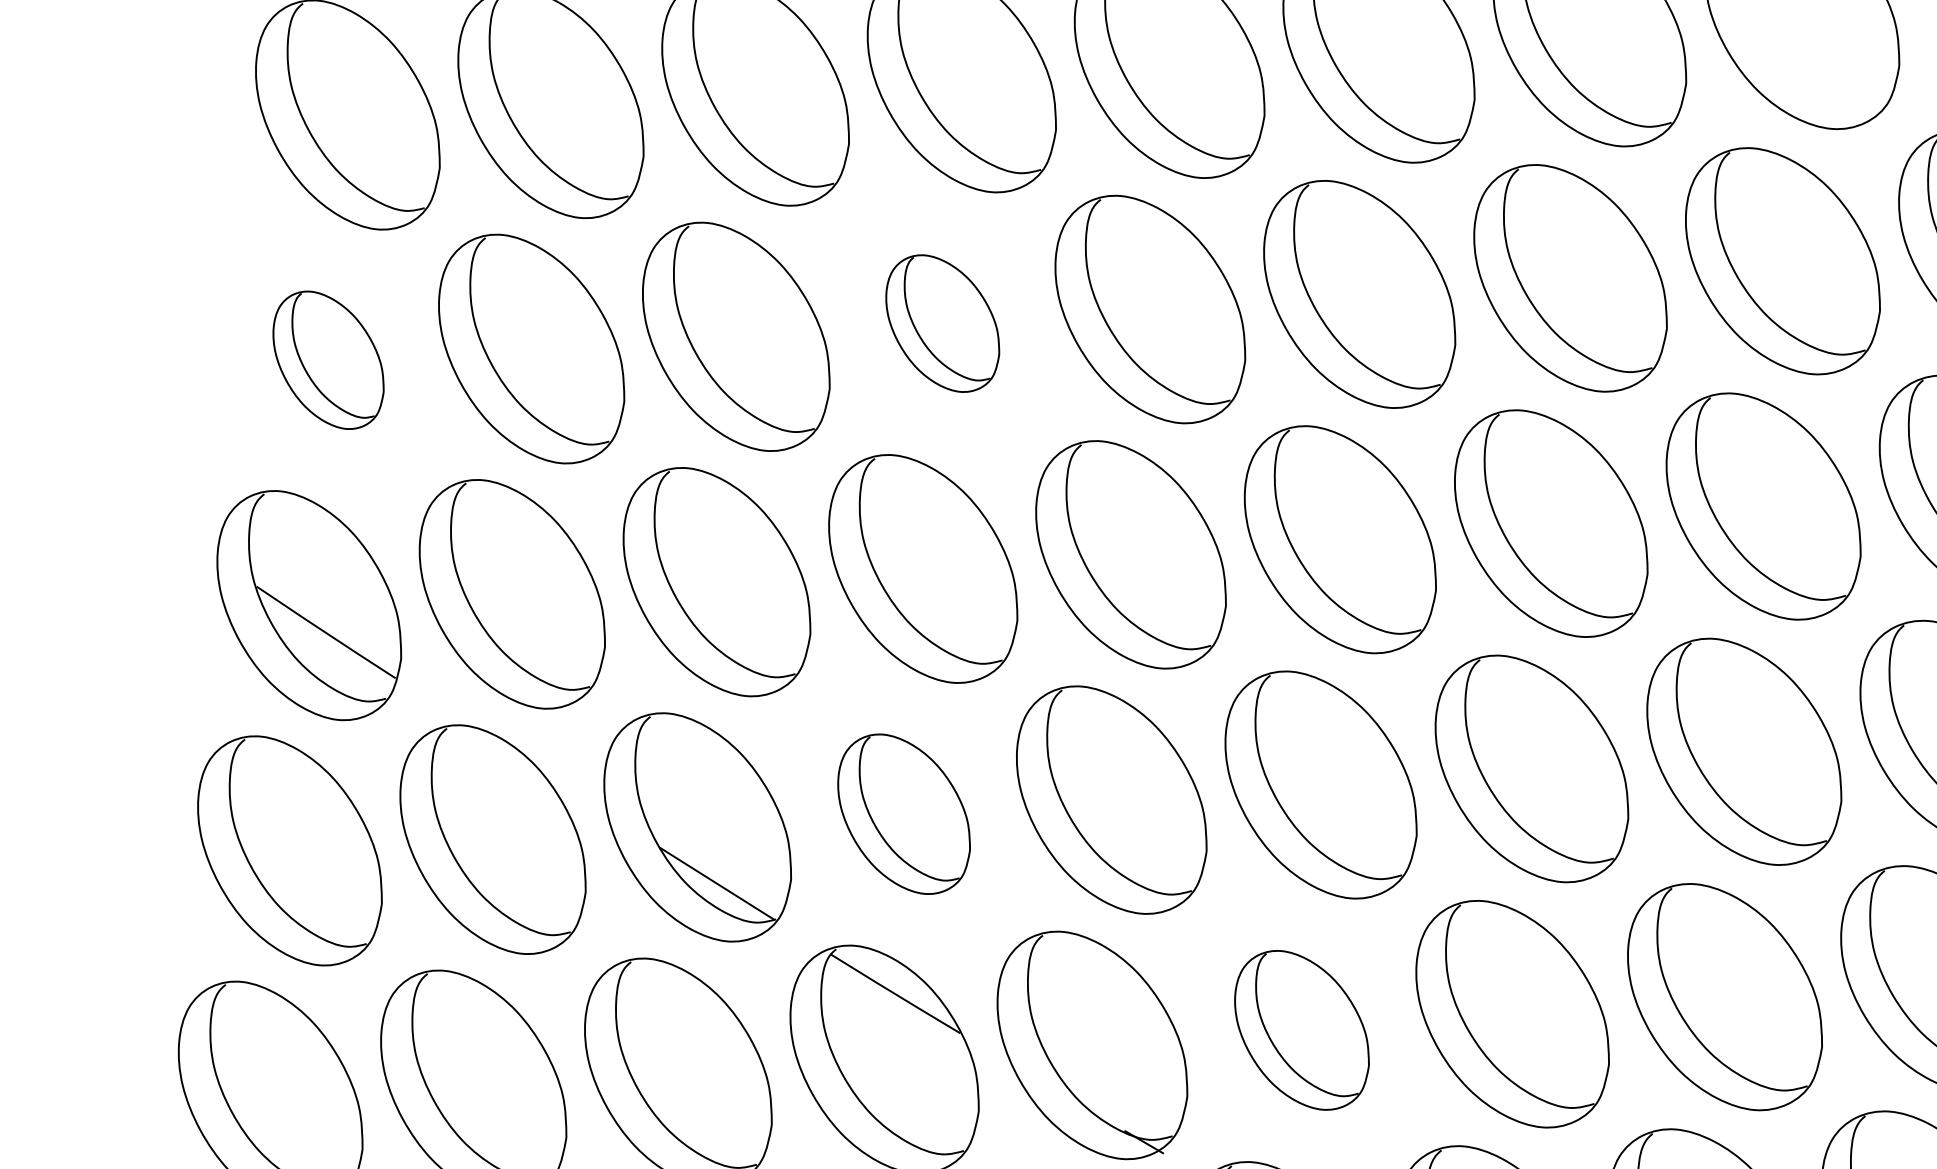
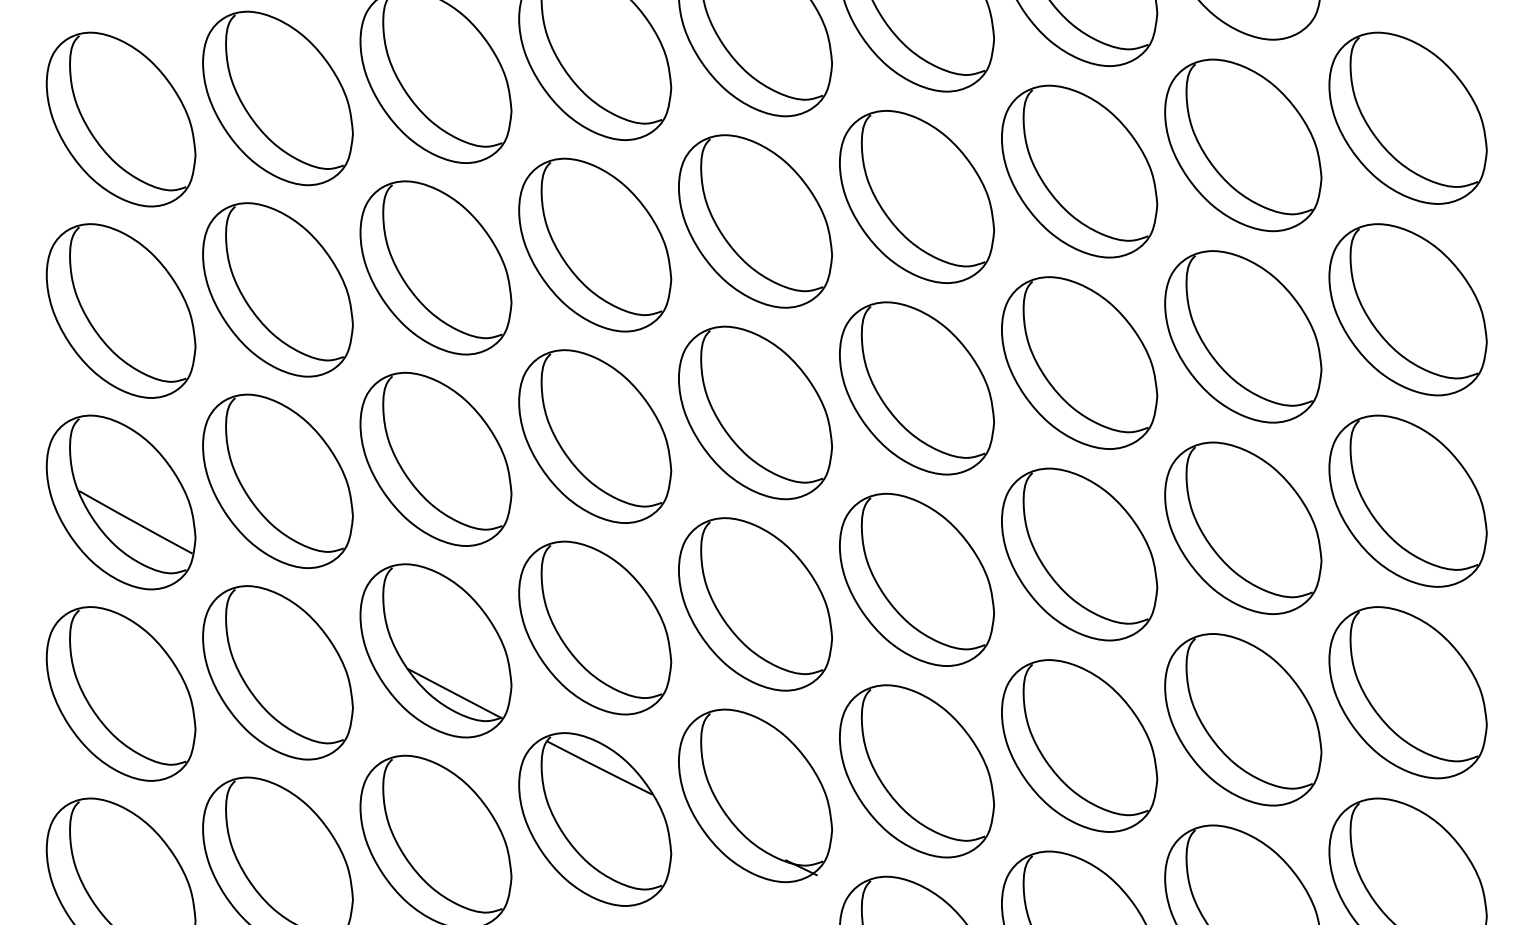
part: (943, 322) -> (595, 244), size x1.67
part: (327, 359) -> (120, 310), size x1.67
part: (904, 813) -> (595, 627), size x1.43
part: (1302, 1030) -> (917, 771), size x1.43

